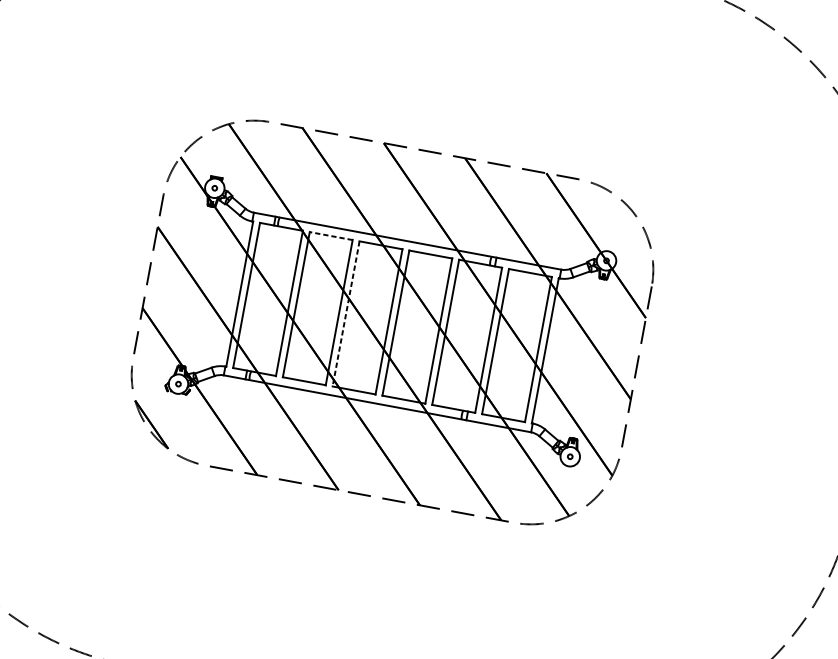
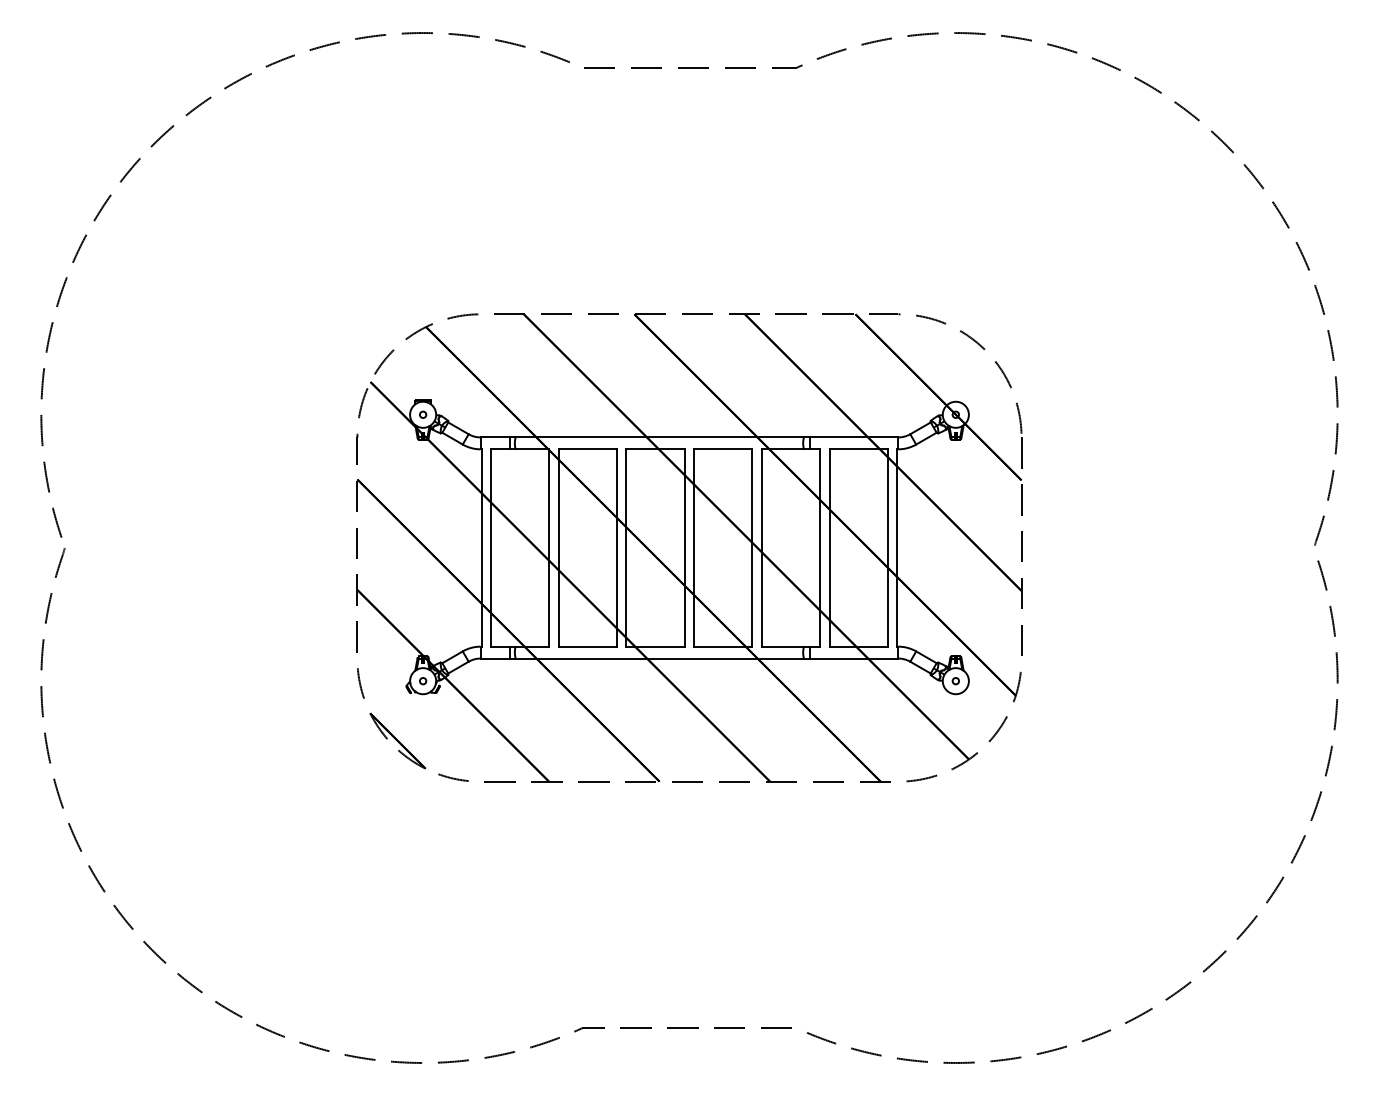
line: (330, 236) -> (587, 449), dashed -> solid
line: (346, 313) -> (626, 547), dashed -> solid

